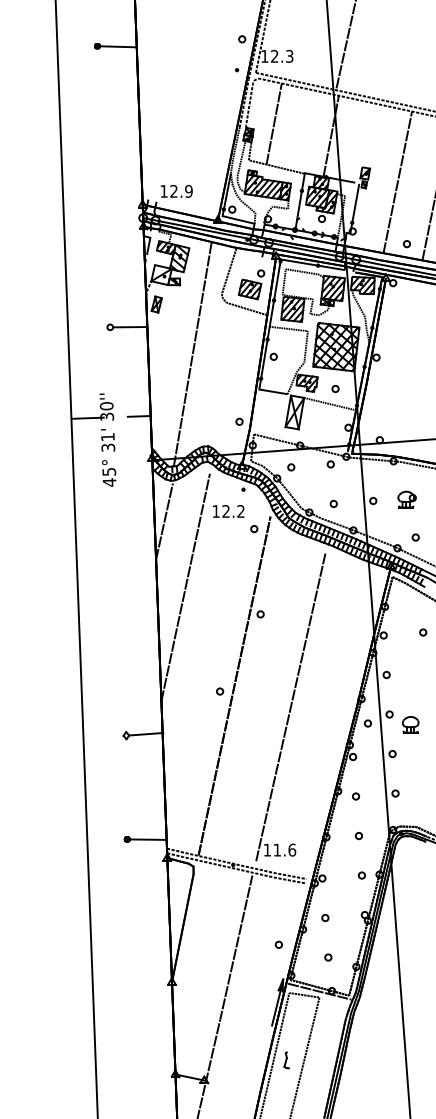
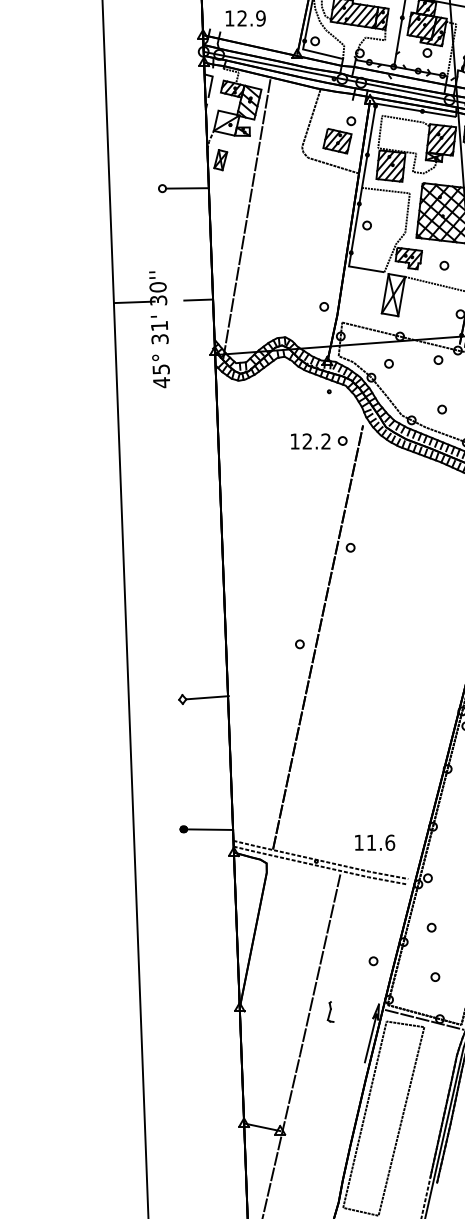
line: (192, 354) -> (246, 218), moved
text: (228, 511) -> (310, 441), moved
line: (164, 521) -> (230, 431), removed
line: (185, 587) -> (256, 514), removed
line: (290, 706) -> (388, 663), removed
part: (286, 1060) -> (330, 1012), moved

